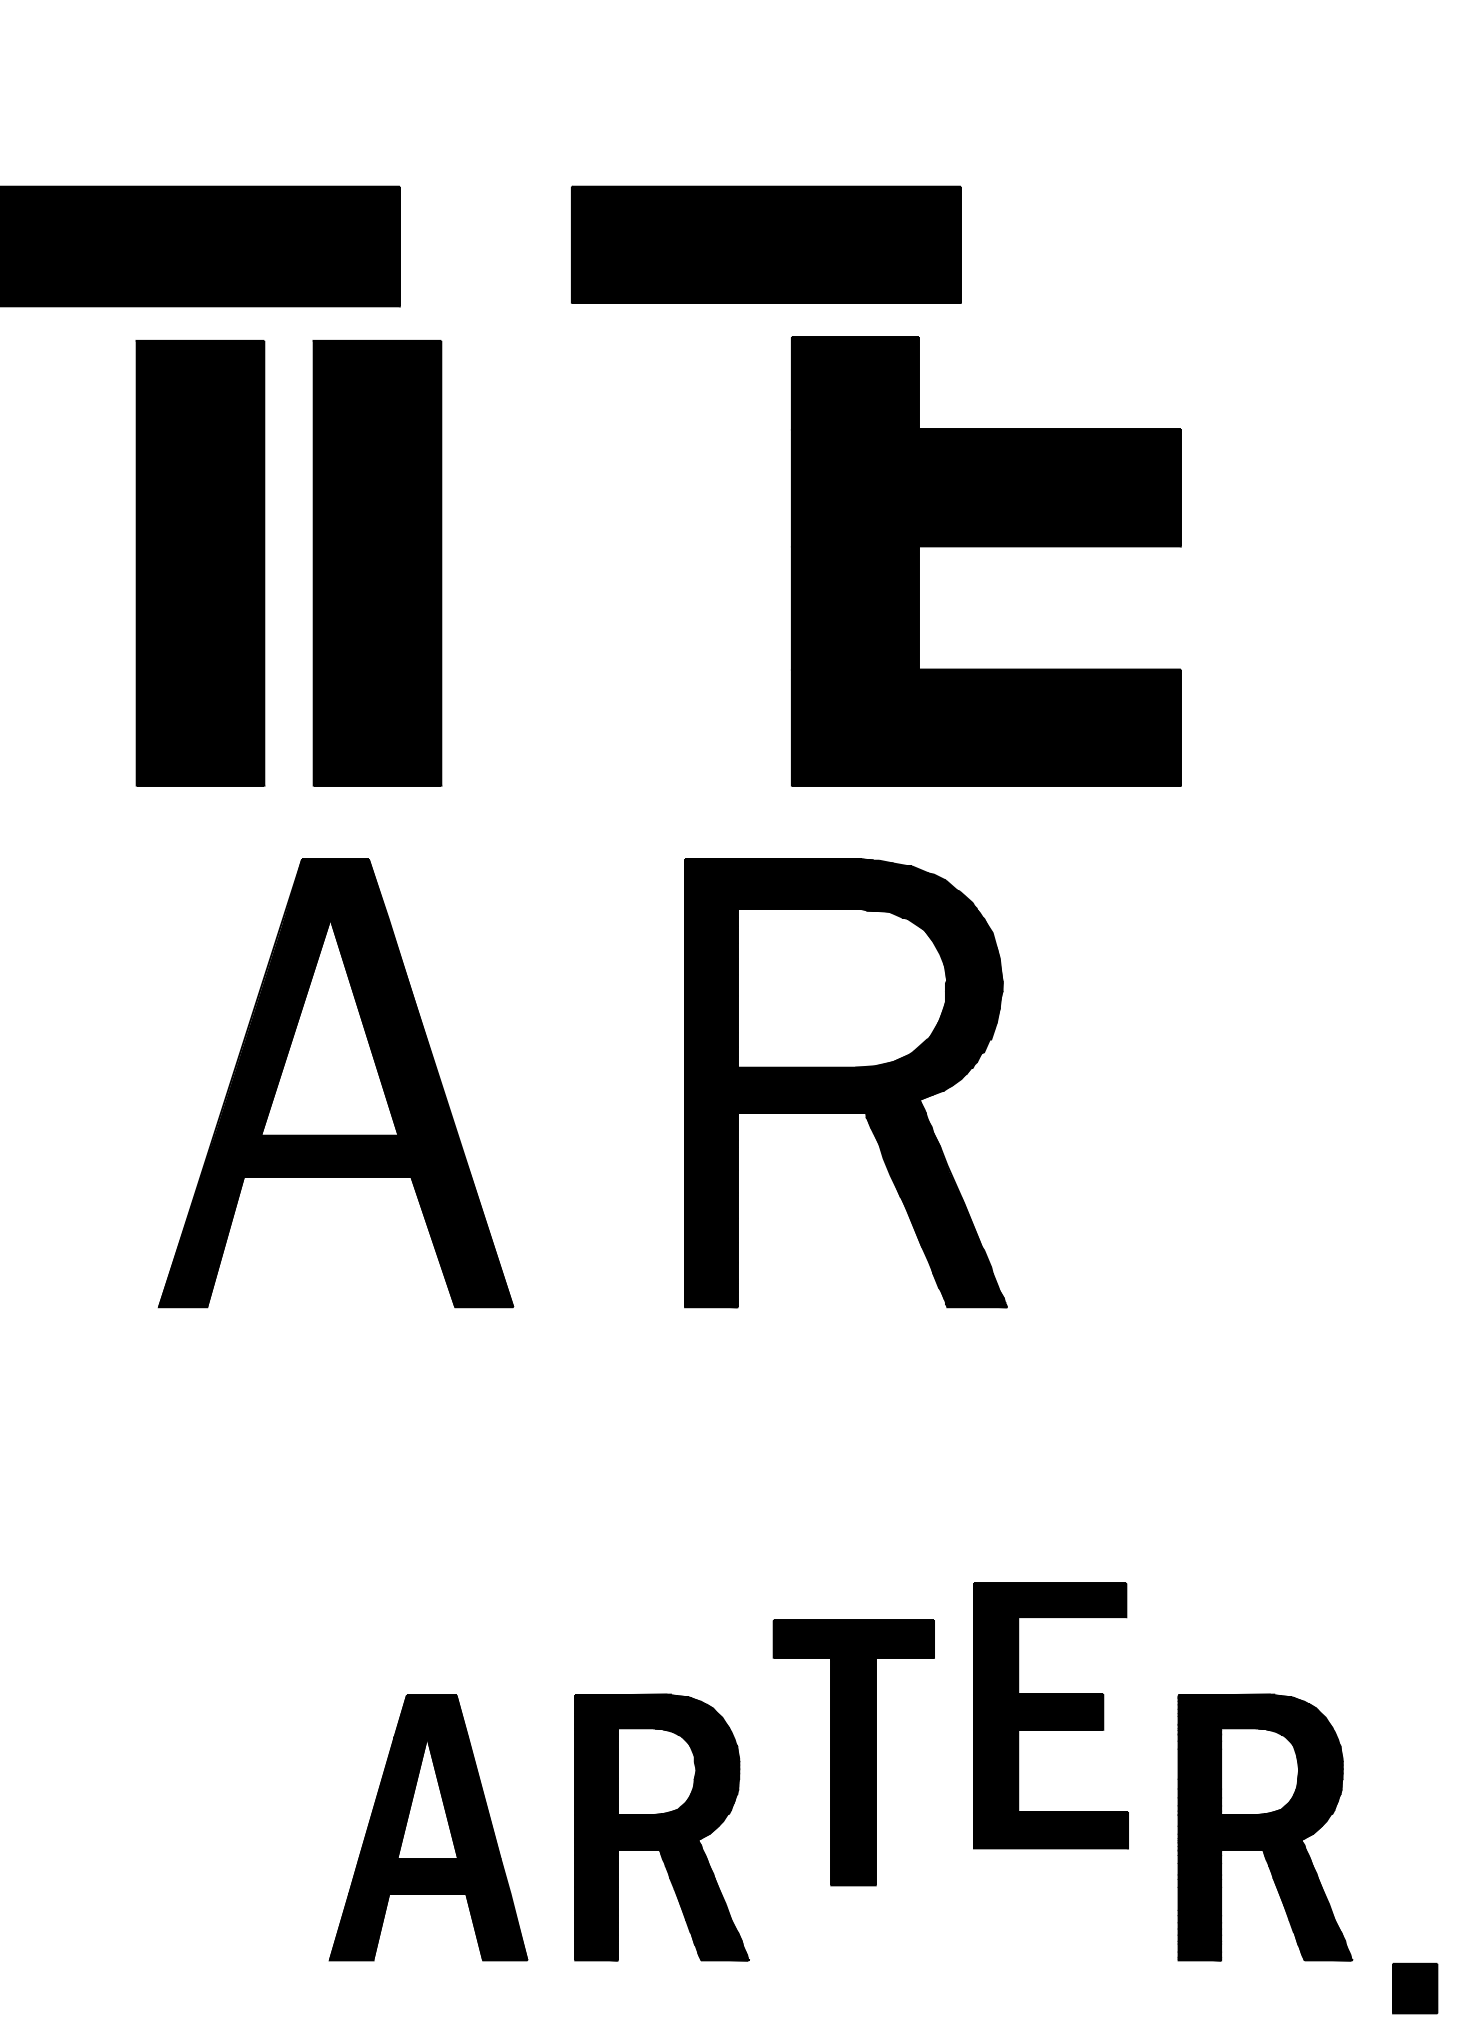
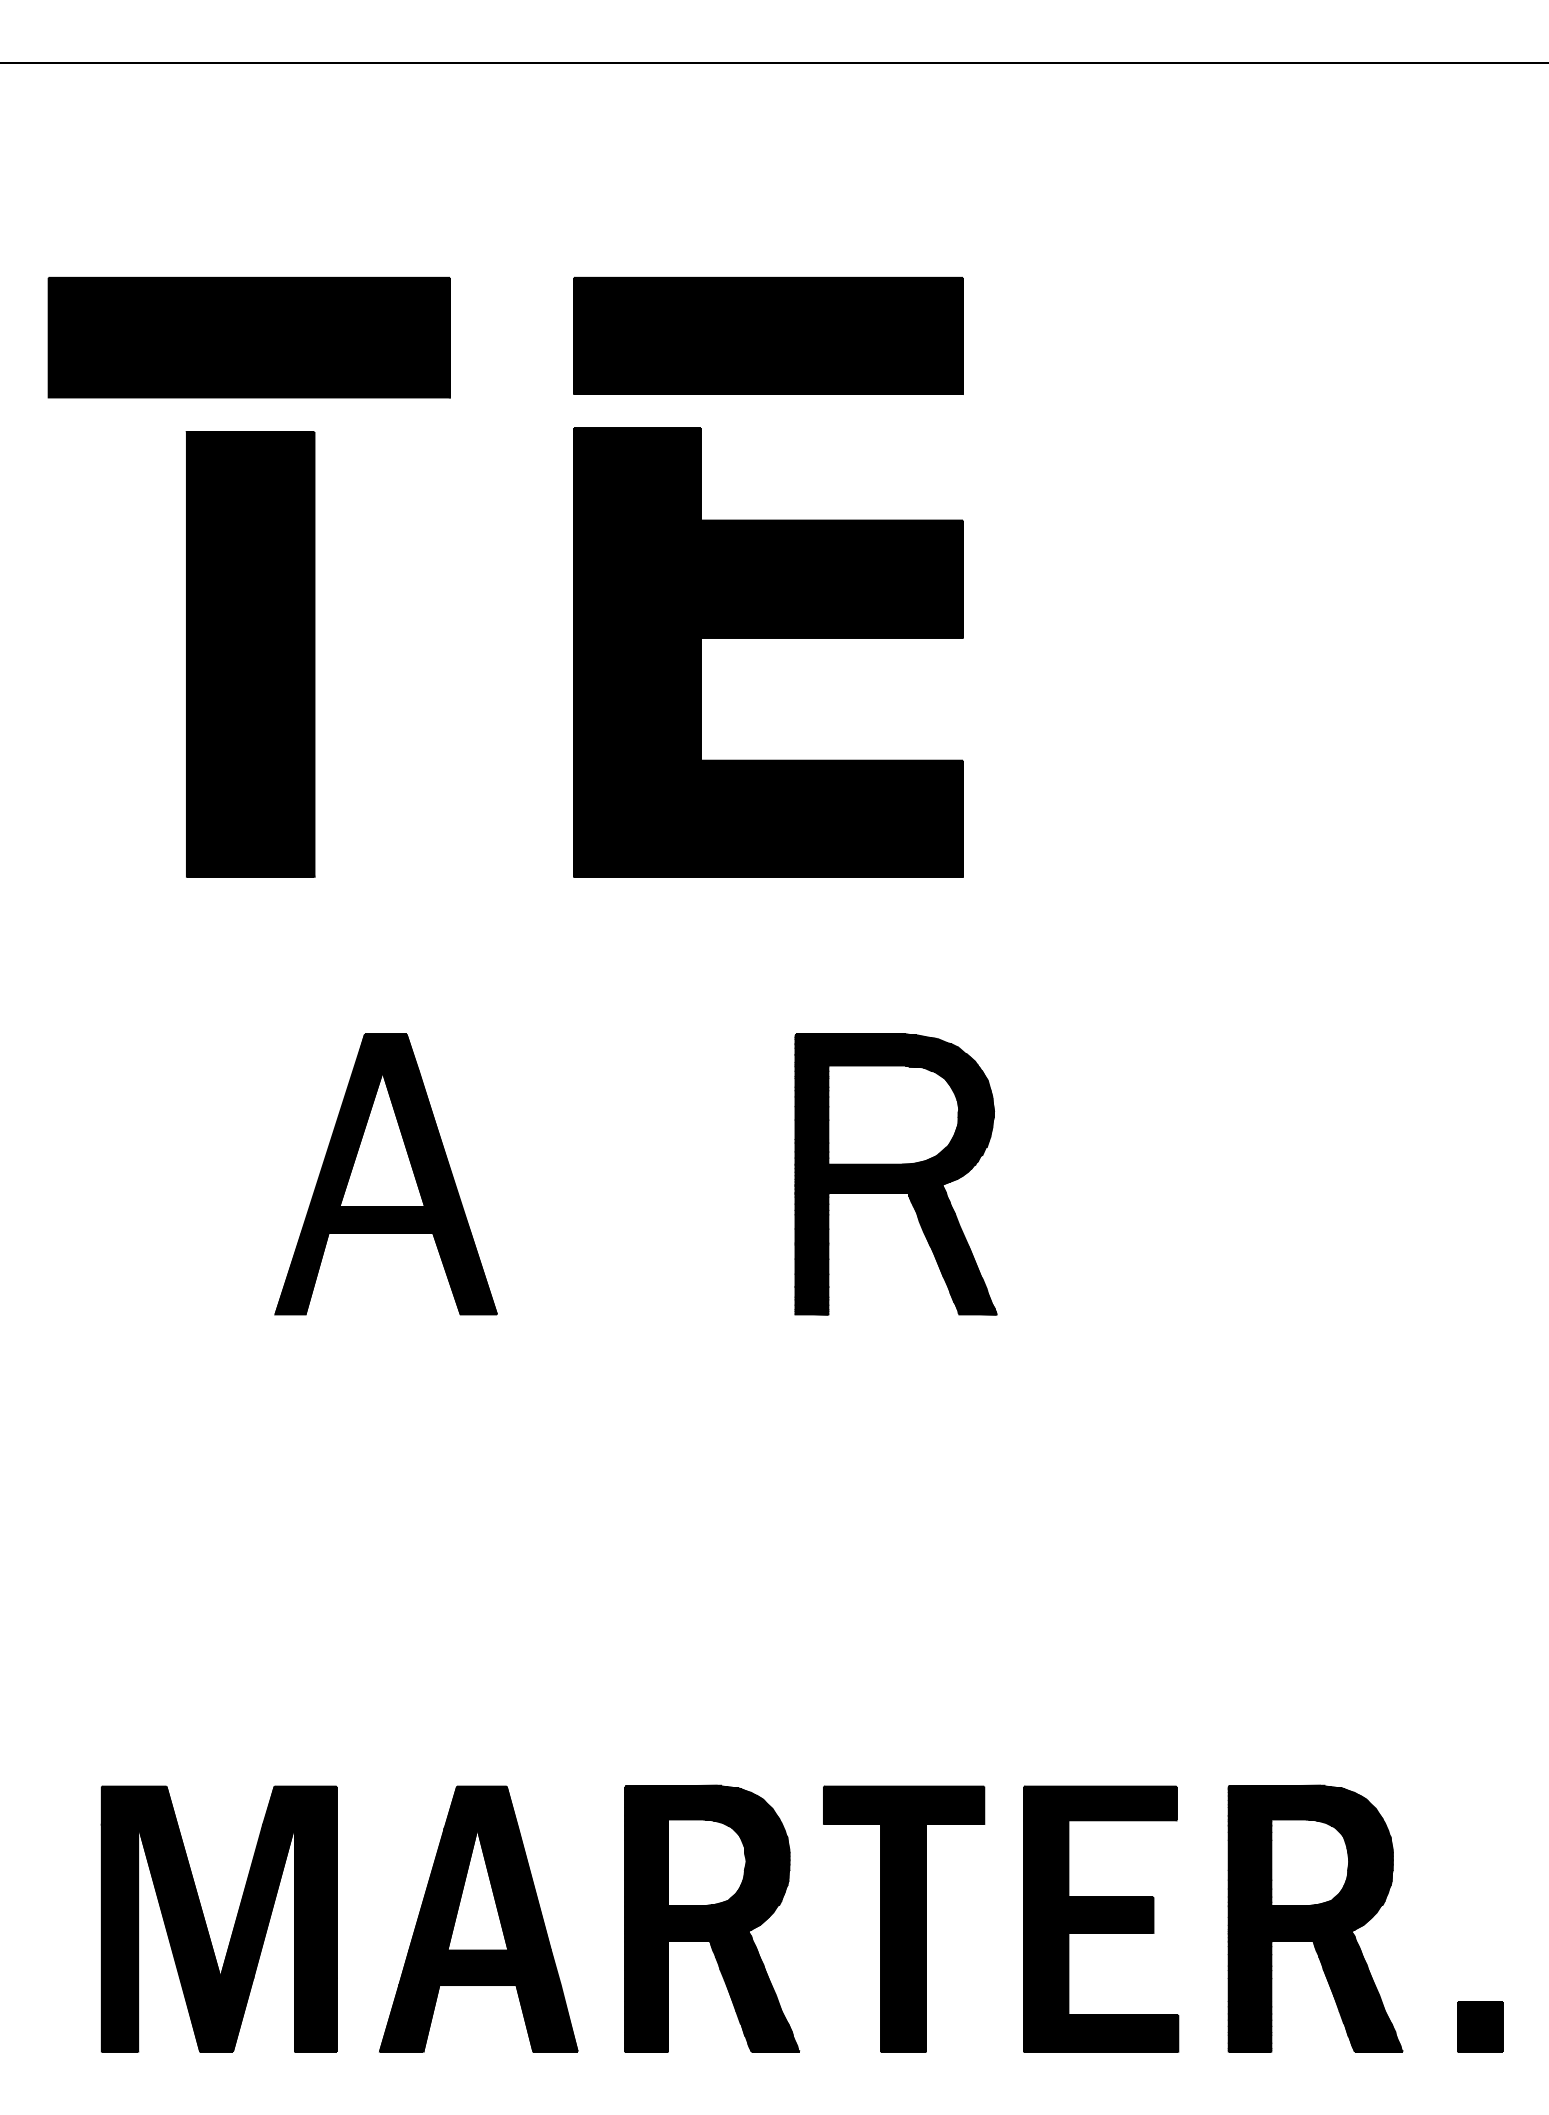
part: (766, 244) -> (768, 335), moved
part: (986, 547) -> (768, 638), moved
part: (377, 563) -> (427, 654), removed
part: (335, 1083) -> (385, 1174), size x0.62
part: (845, 1083) -> (895, 1174), size x0.62
part: (1051, 1715) -> (1101, 1918), moved
part: (854, 1752) -> (904, 1918), moved
part: (156, 1832) -> (206, 1923), added
part: (1415, 1988) -> (1480, 2026), moved

